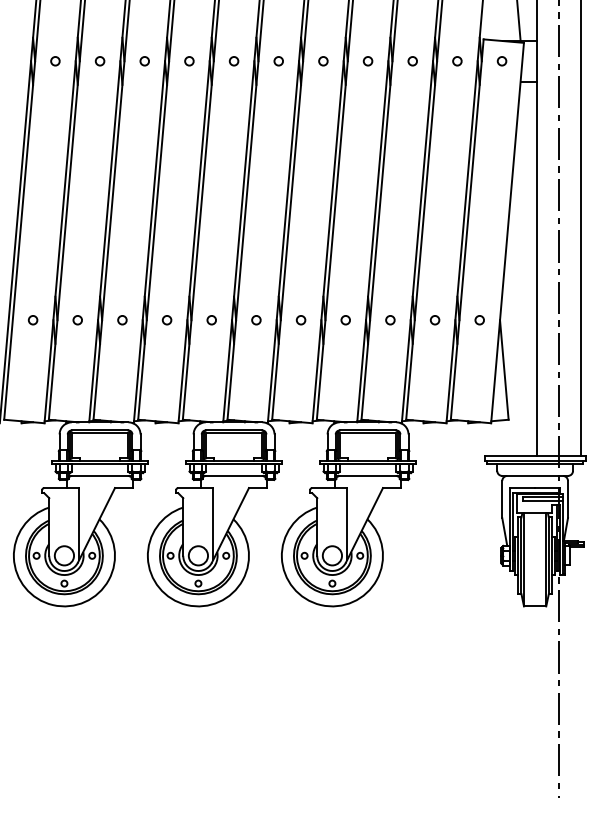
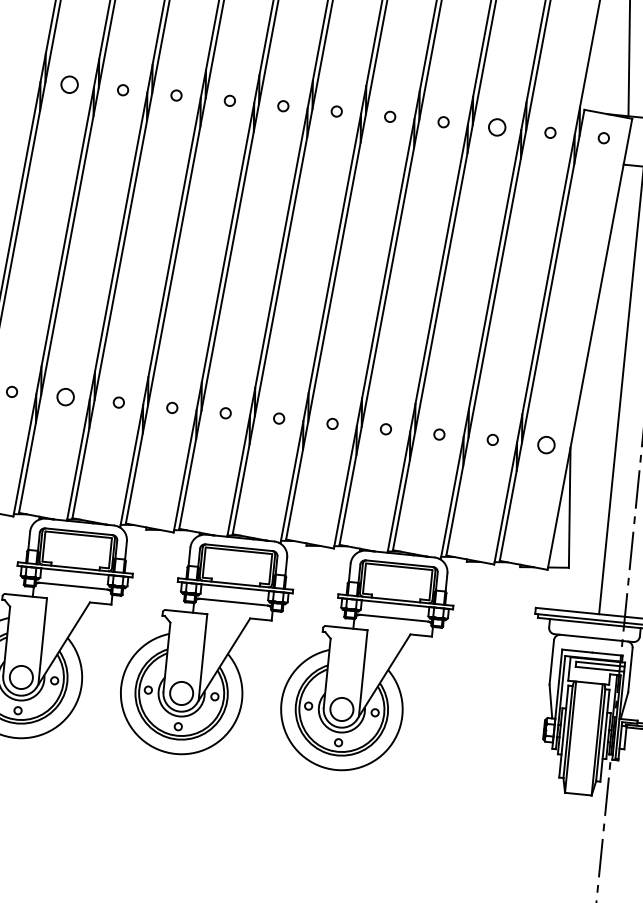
circle: (55, 61) -> (69, 85), size x1.6
circle: (412, 61) -> (496, 127), size x1.6
circle: (77, 320) -> (65, 397), size x1.6
circle: (479, 320) -> (545, 445), size x1.6

